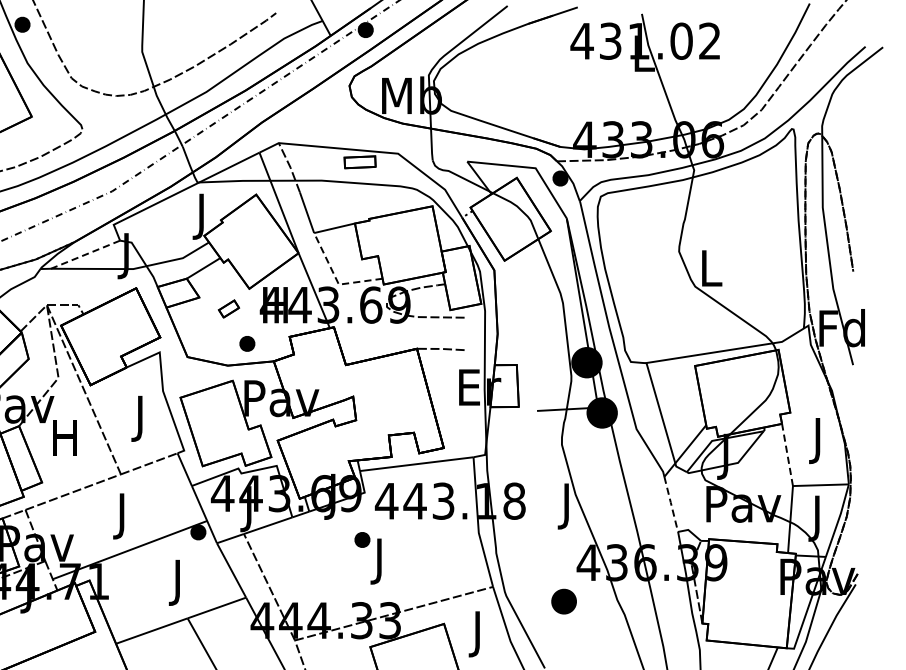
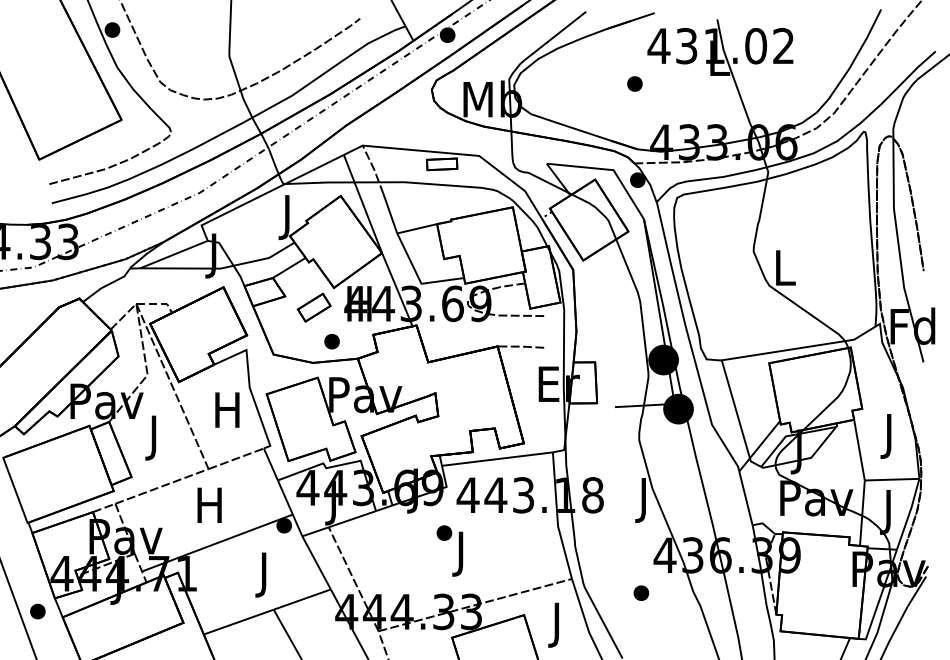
part: (557, 79) -> (634, 83), added
line: (84, 254) -> (173, 254), dashed -> solid
line: (335, 279) -> (418, 278), dashed -> solid
part: (228, 308) -> (313, 307), size x1.67
text: (140, 418) -> (227, 414), J -> H
text: (64, 442) -> (153, 437), H -> J
line: (787, 455) -> (859, 450), dashed -> solid
line: (670, 504) -> (745, 498), dashed -> solid
text: (121, 515) -> (209, 509), J -> H
part: (564, 600) -> (641, 592), size x0.62

